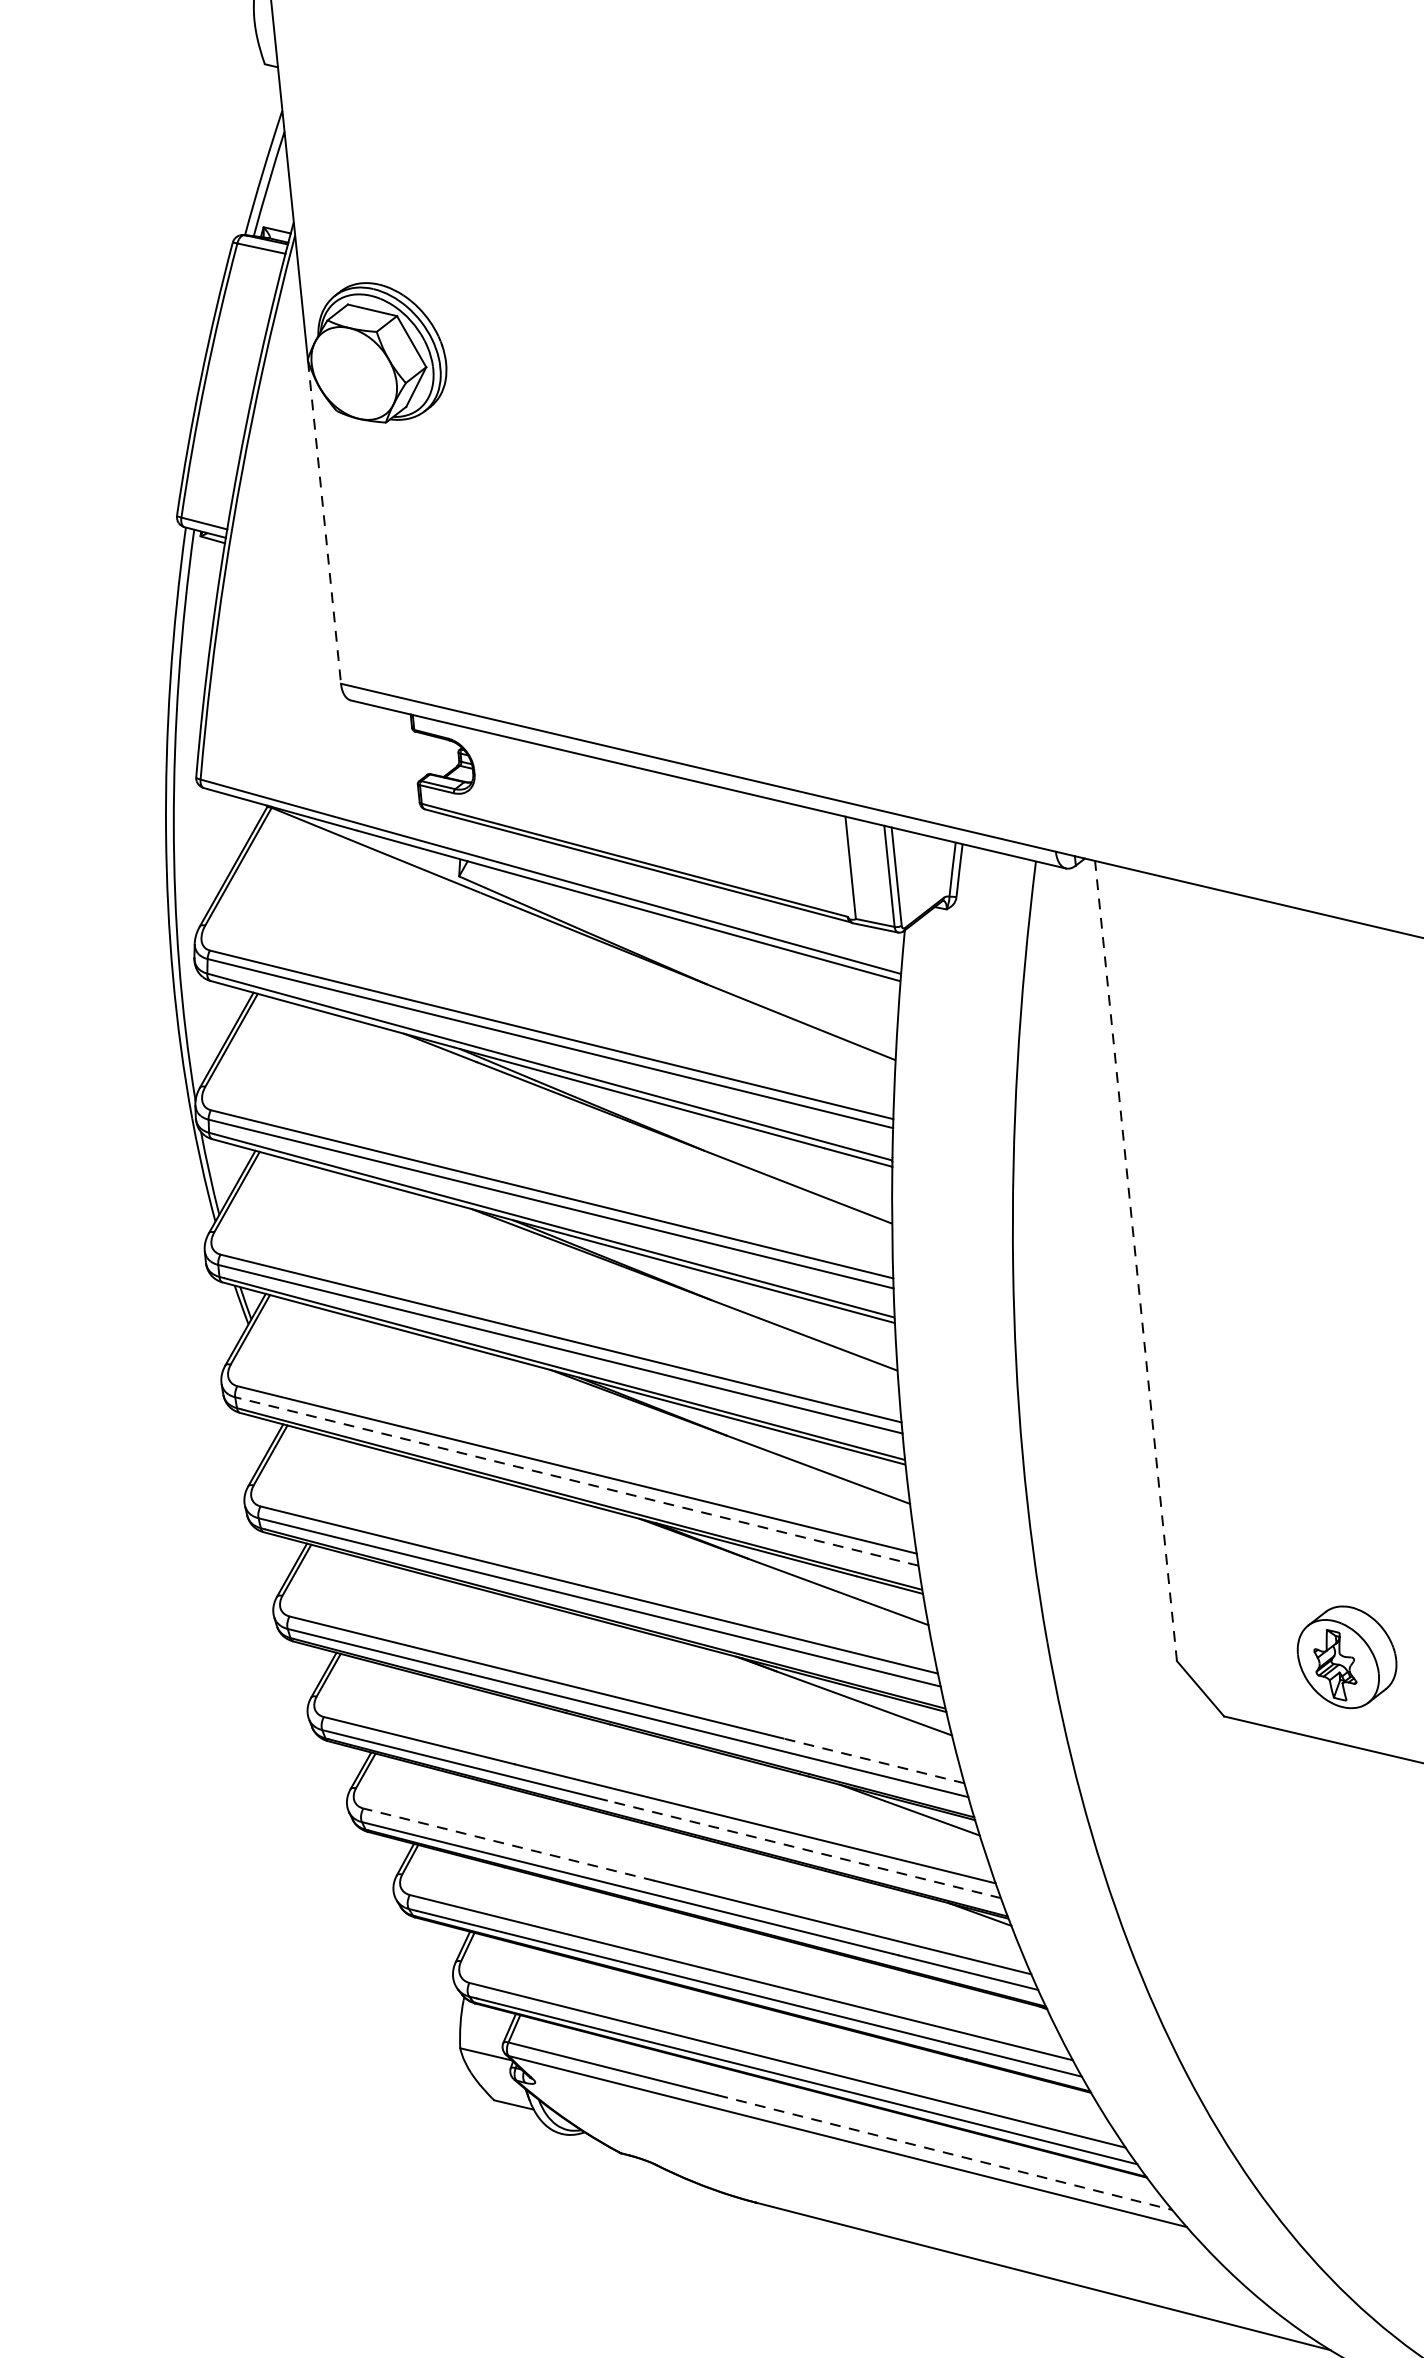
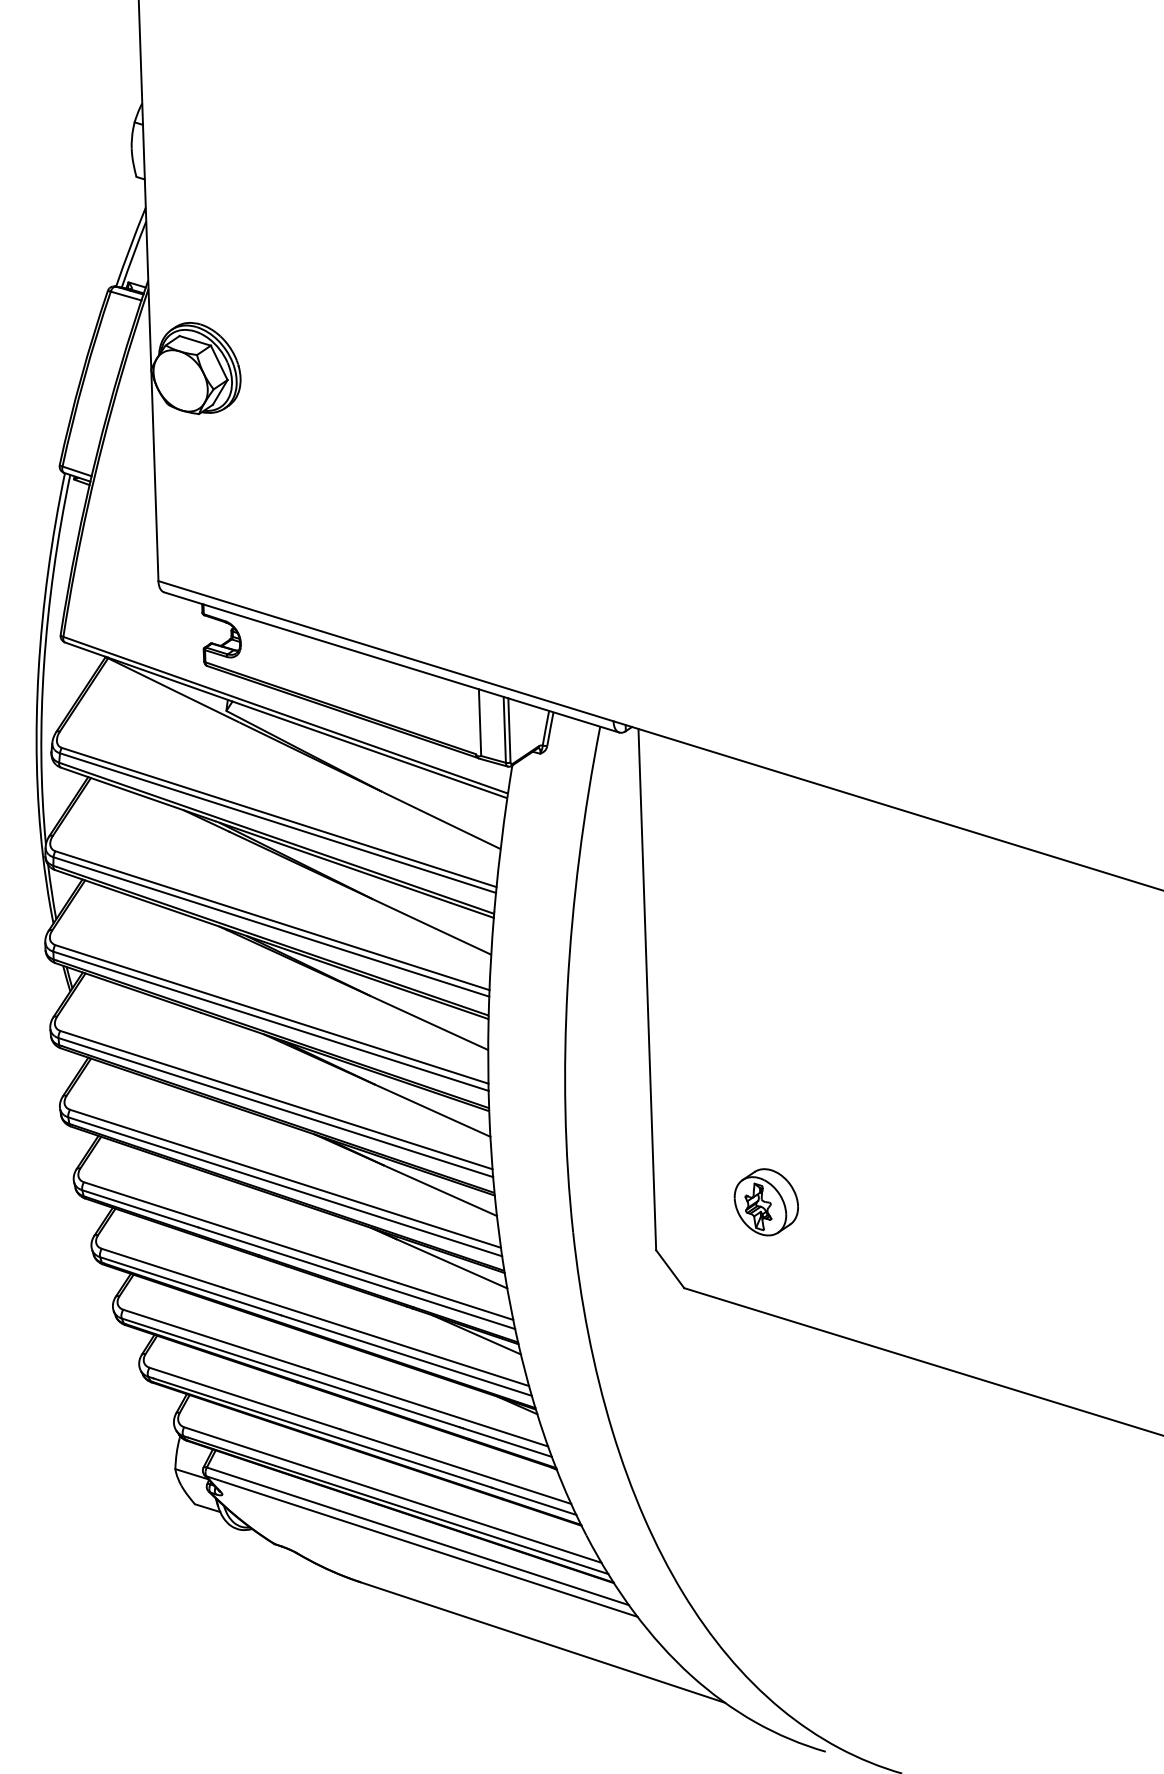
line: (323, 523) -> (154, 476), dashed -> solid
line: (1136, 1260) -> (647, 989), dashed -> solid
line: (576, 1481) -> (275, 1107), dashed -> solid
part: (1345, 1657) -> (765, 1202), moved
line: (873, 1760) -> (455, 1301), dashed -> solid
line: (508, 1844) -> (215, 1339), dashed -> solid
line: (803, 1849) -> (406, 1355), dashed -> solid
line: (945, 2153) -> (484, 1558), dashed -> solid

